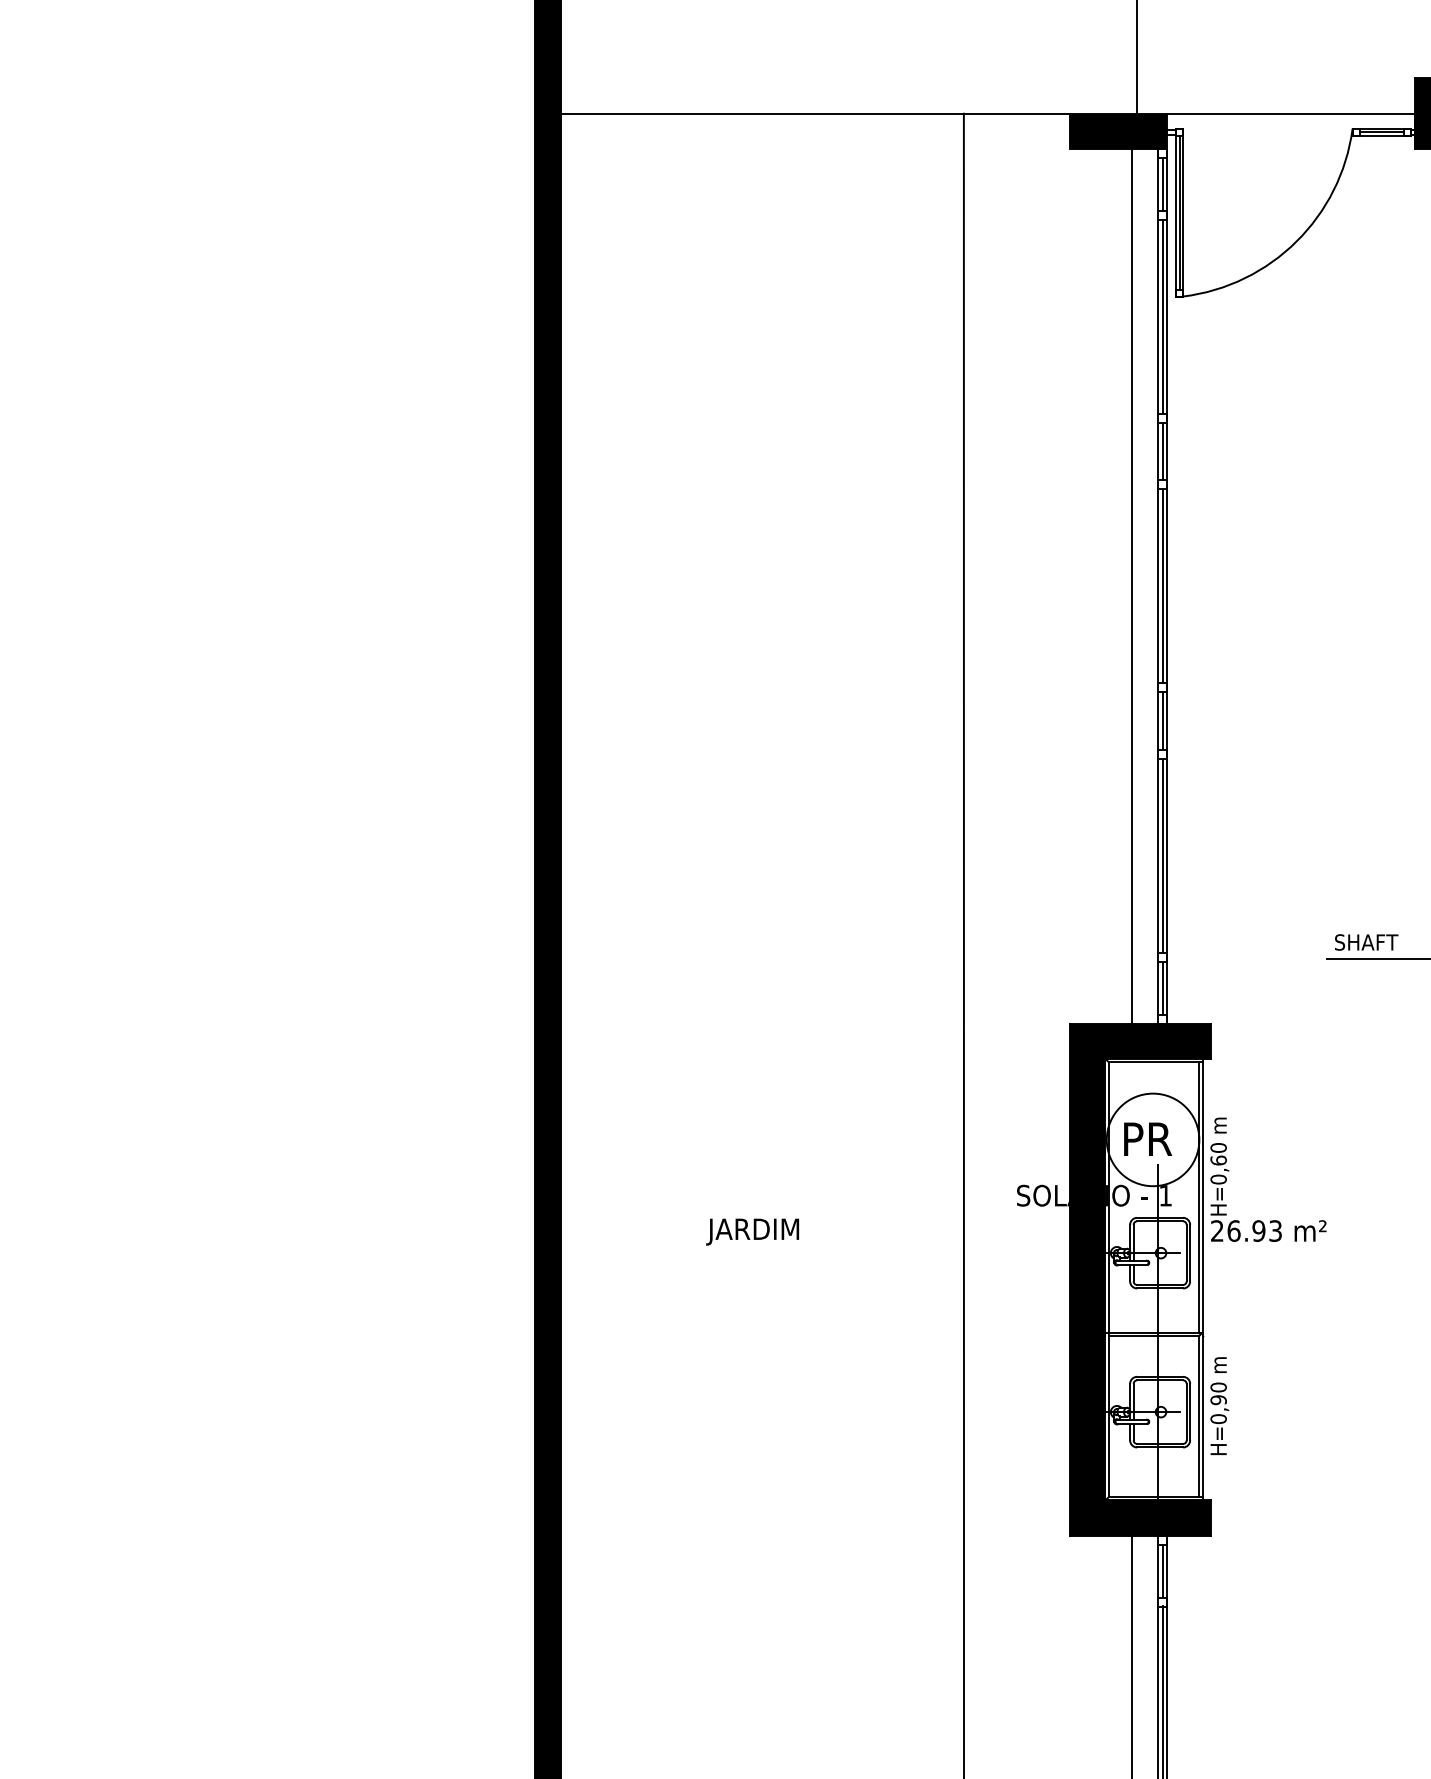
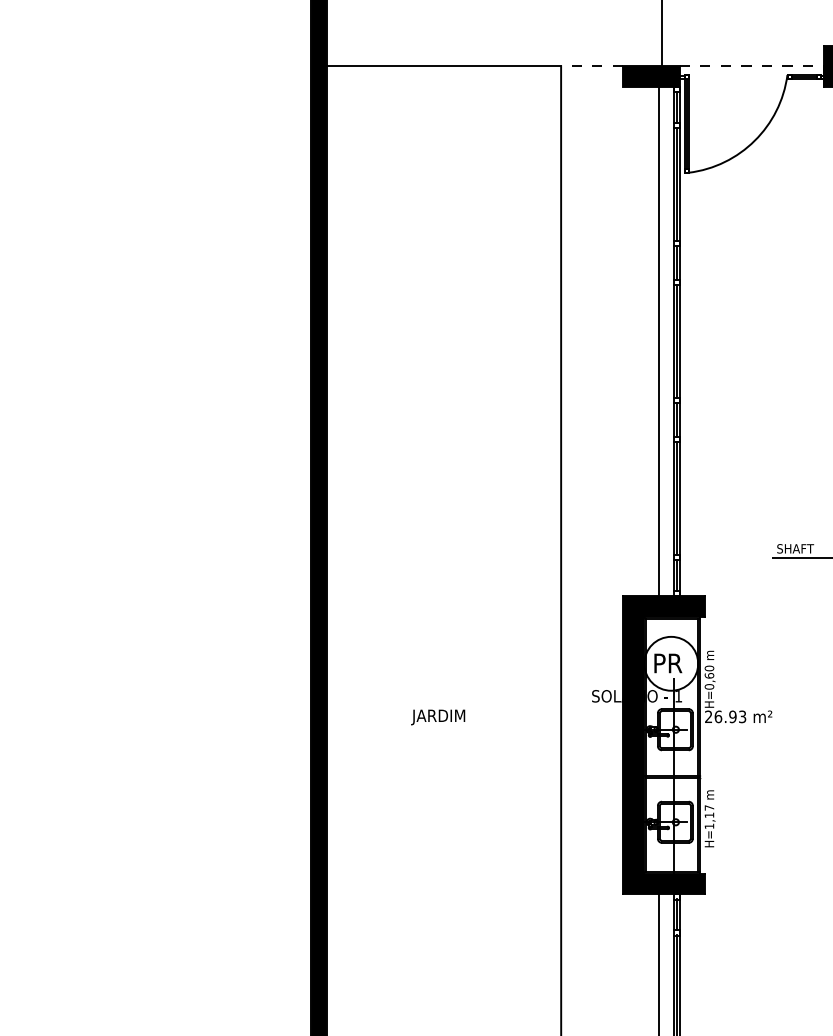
line: (1017, 114) -> (592, 66), solid -> dashed
line: (1290, 114) -> (751, 66), solid -> dashed
text: (1218, 1403) -> (709, 817), H=0,90 -> H=1,17

